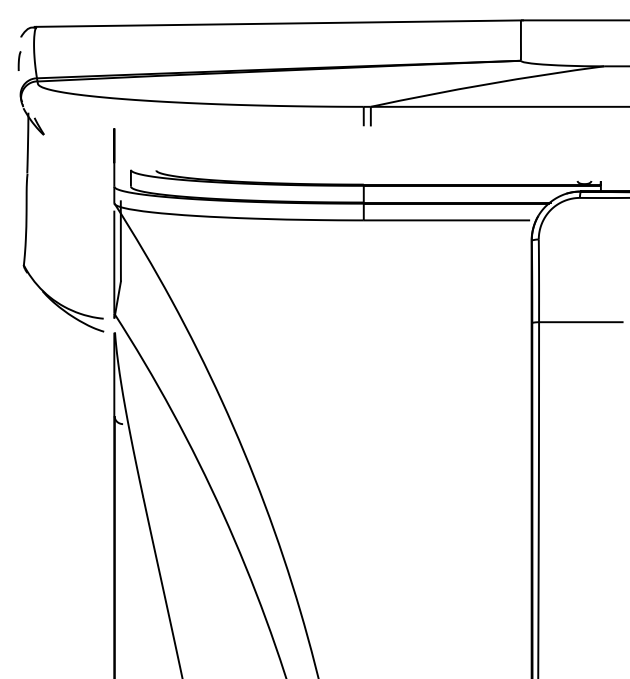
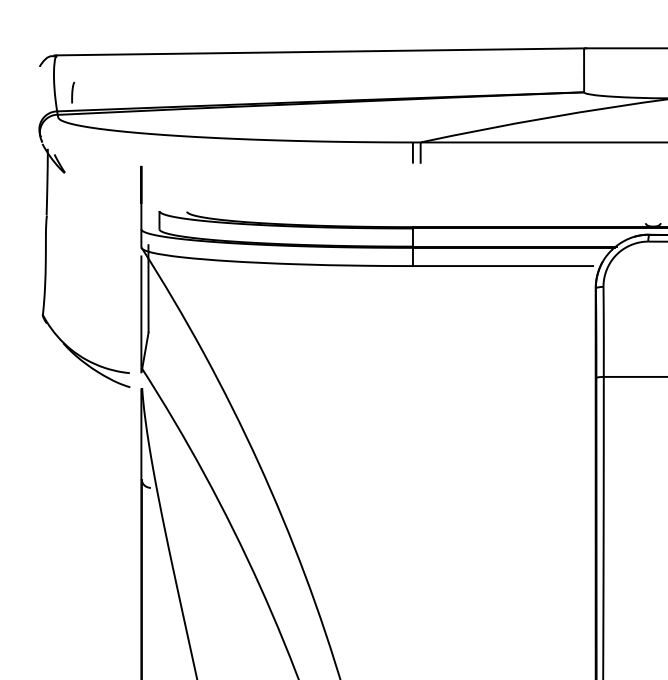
line: (19, 60) -> (72, 92), moved

